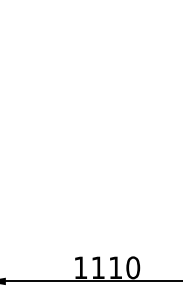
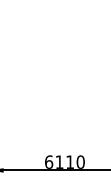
text: (81, 266) -> (49, 161), 1110 -> 6110

